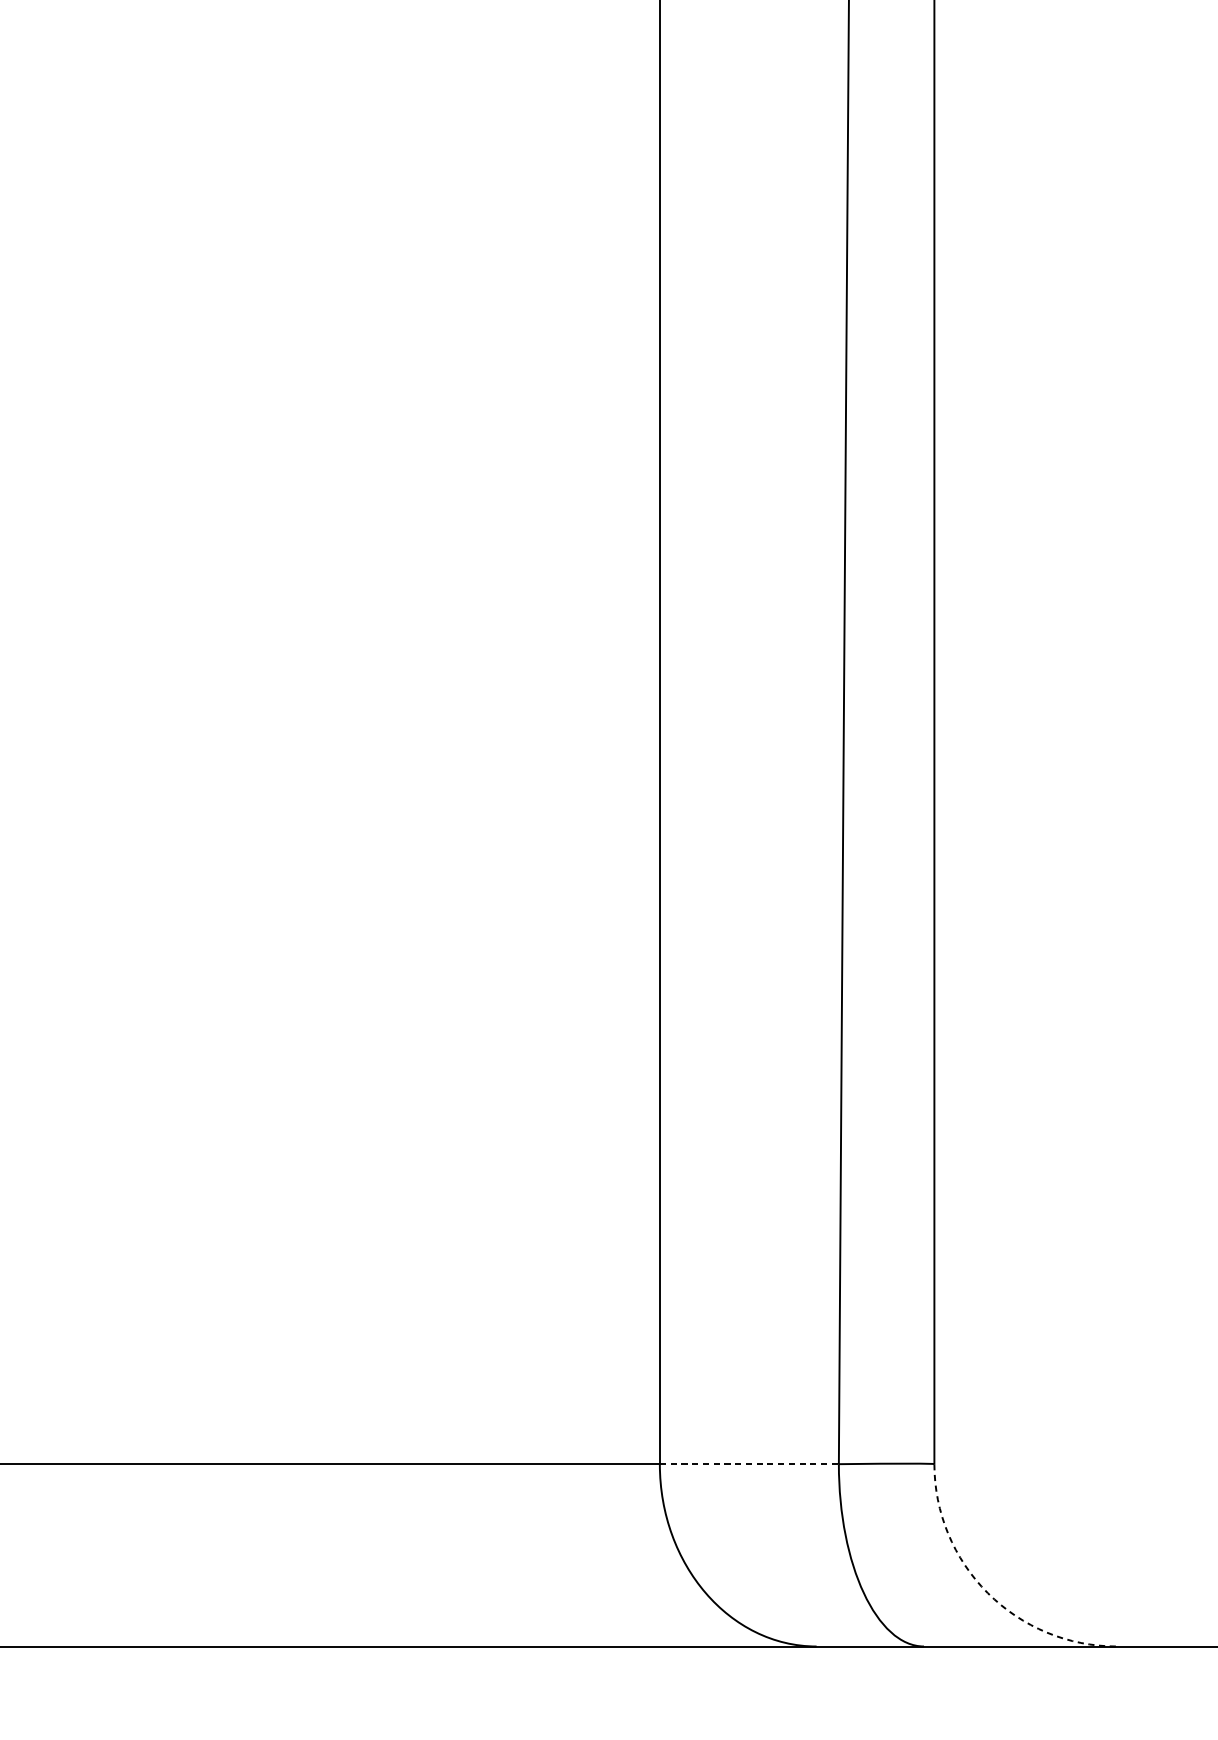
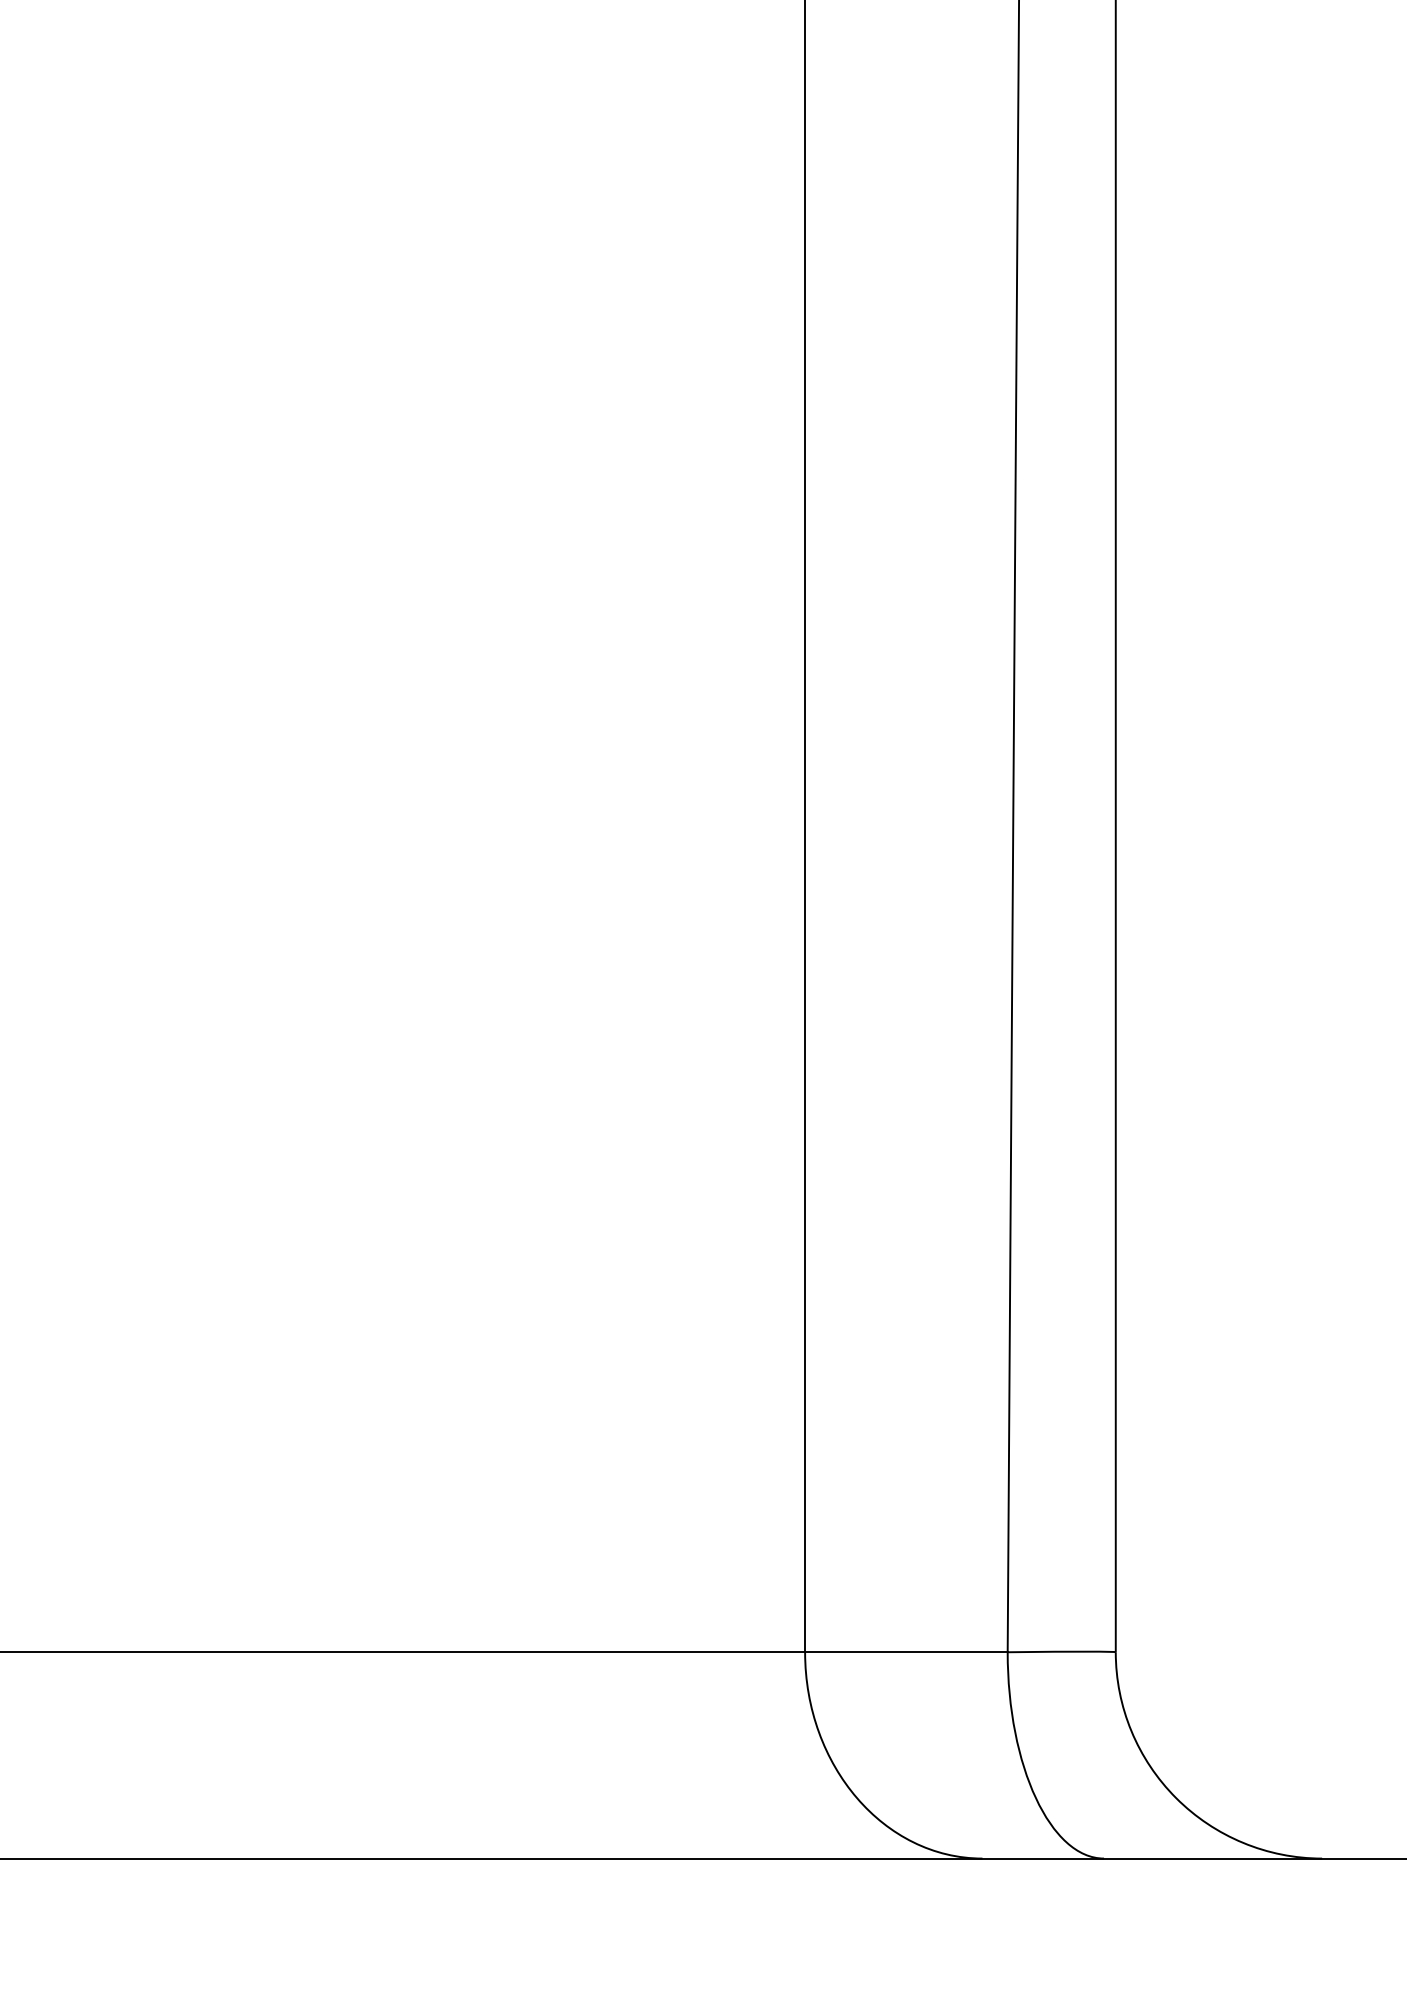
line: (749, 1464) -> (906, 1652), dashed -> solid
arc: (988, 1593) -> (1176, 1798), dashed -> solid

